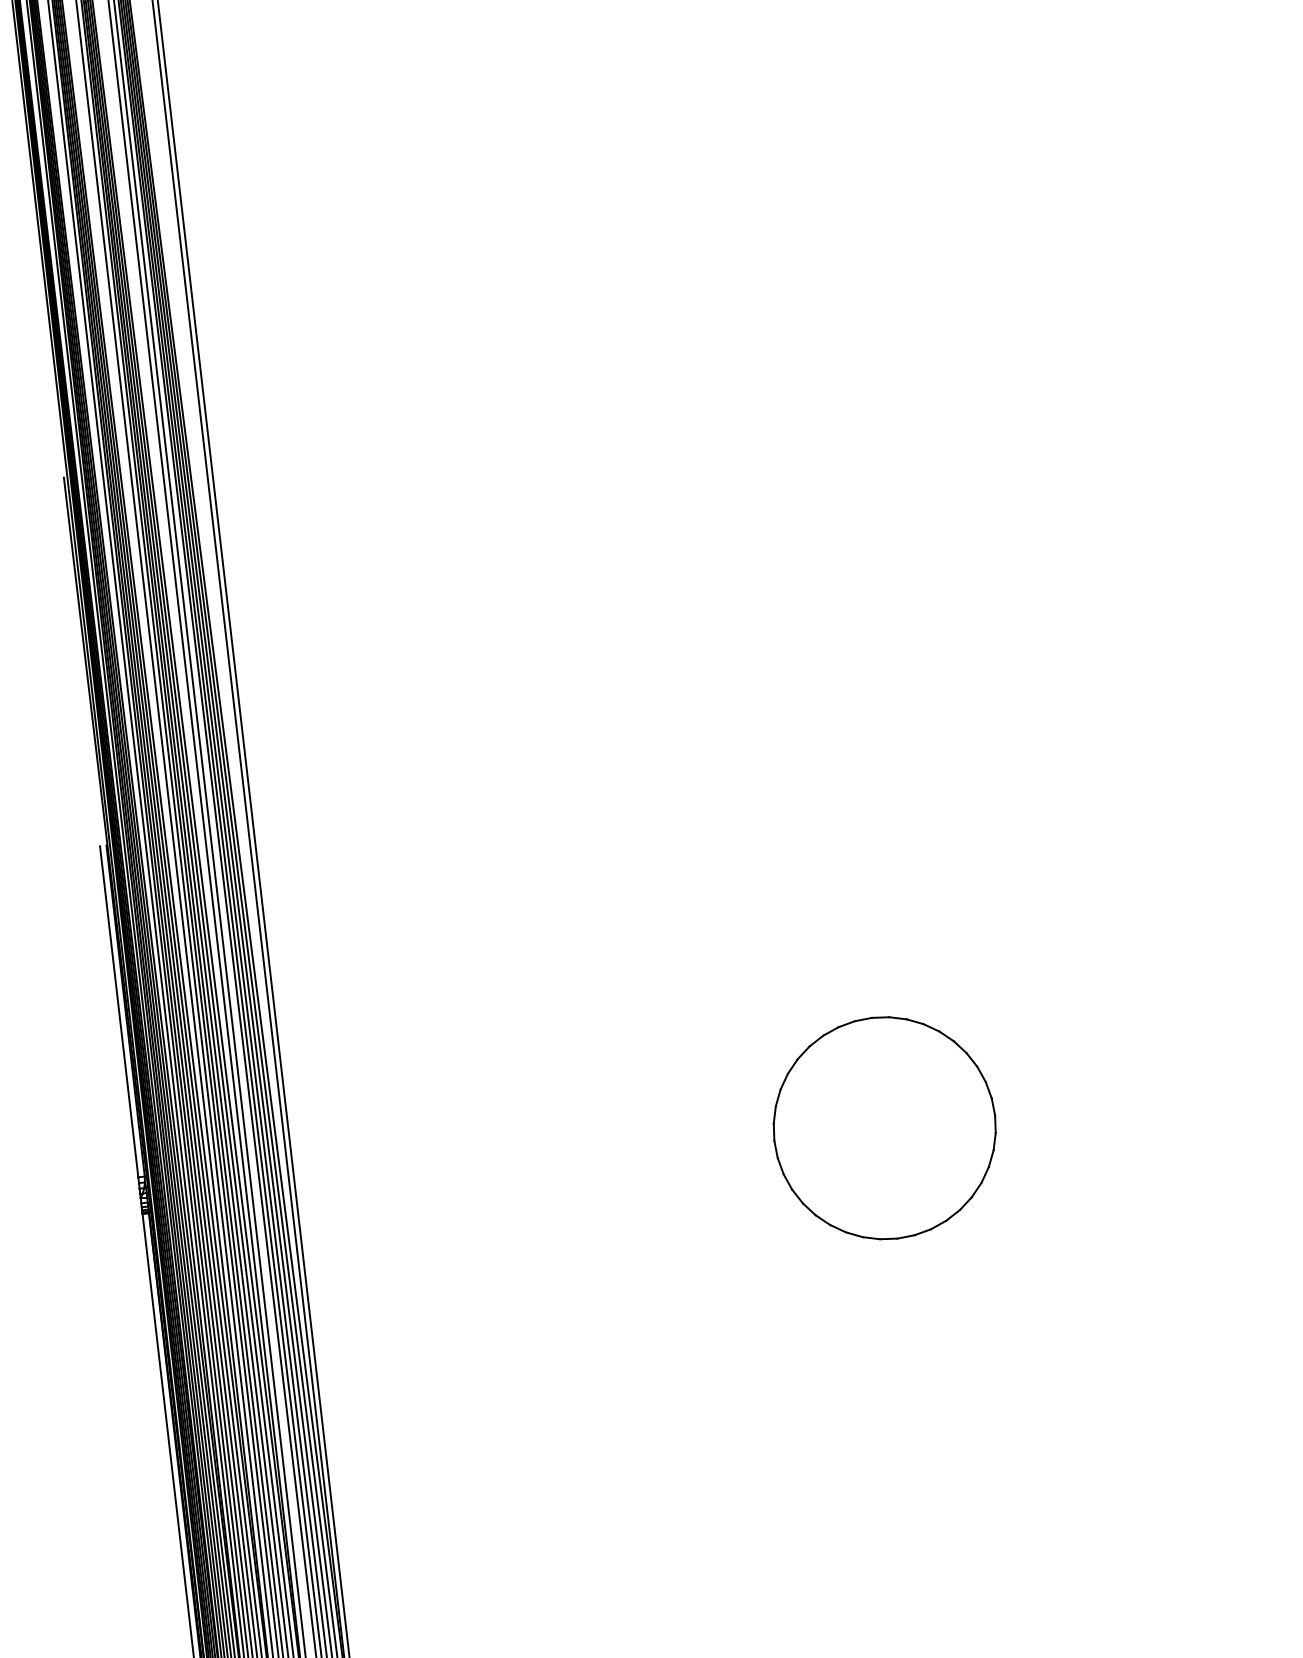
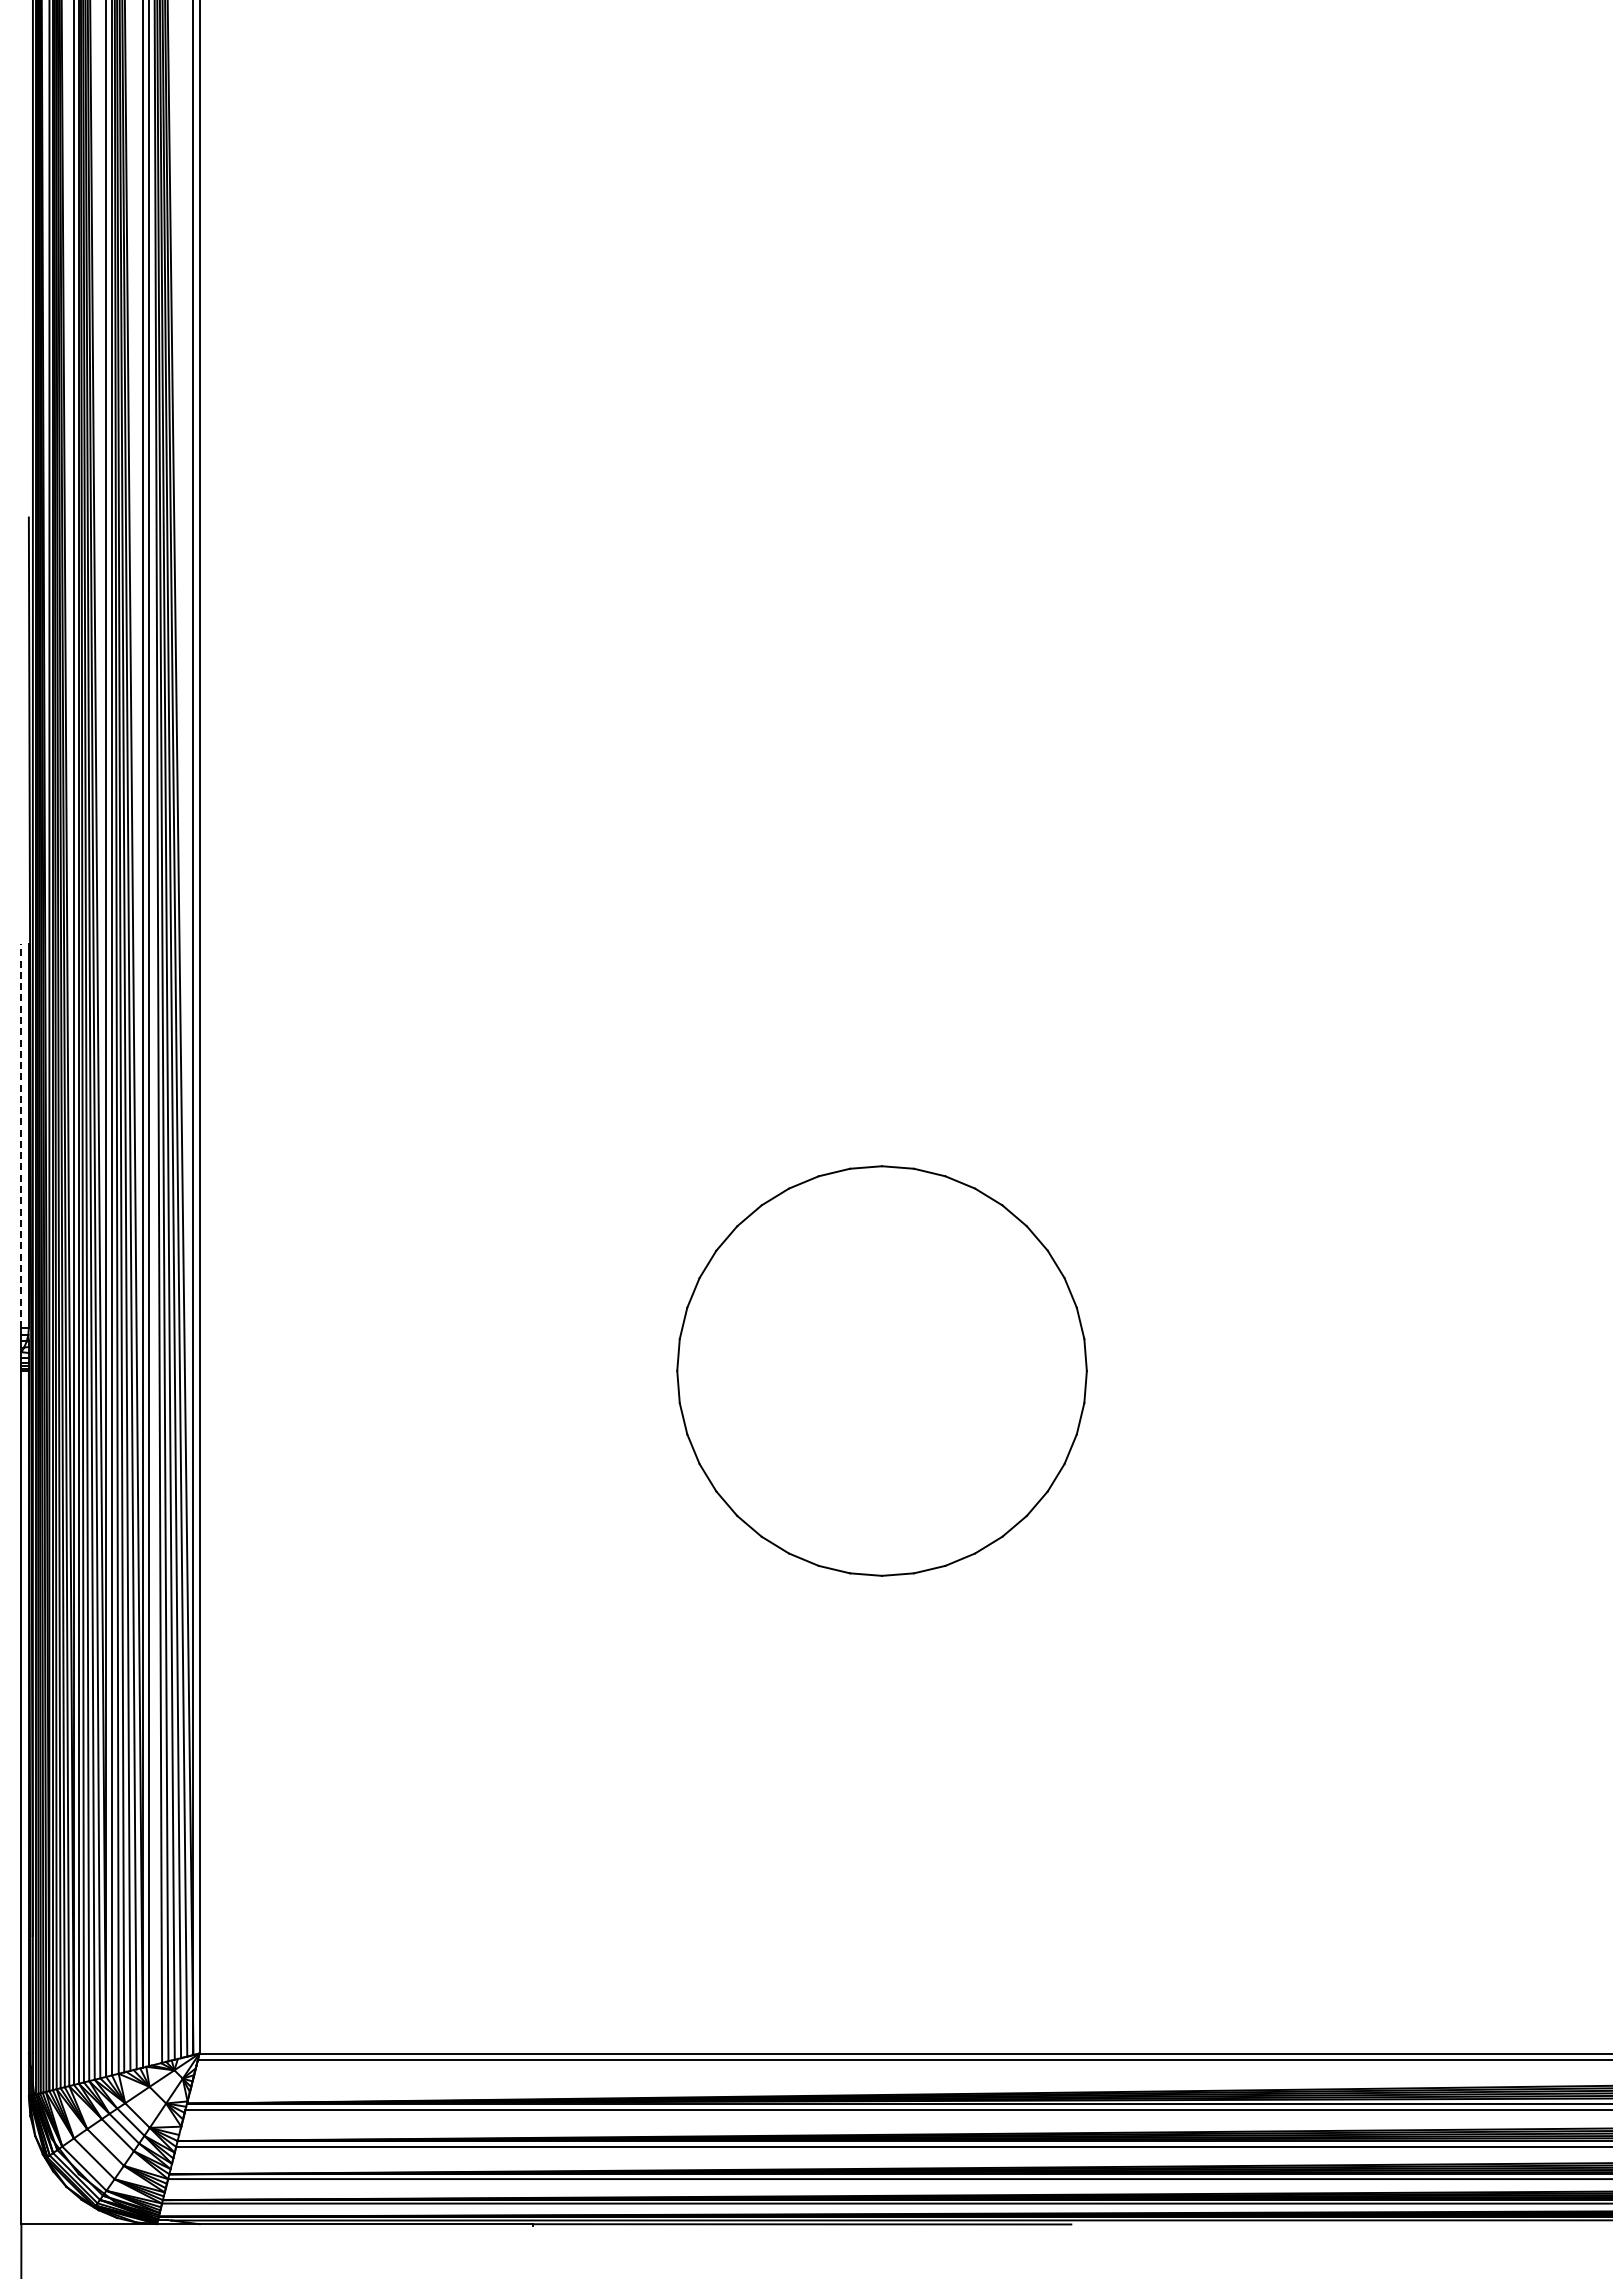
line: (119, 1011) -> (21, 1135), solid -> dashed
part: (884, 1127) -> (882, 1370), size x1.6

